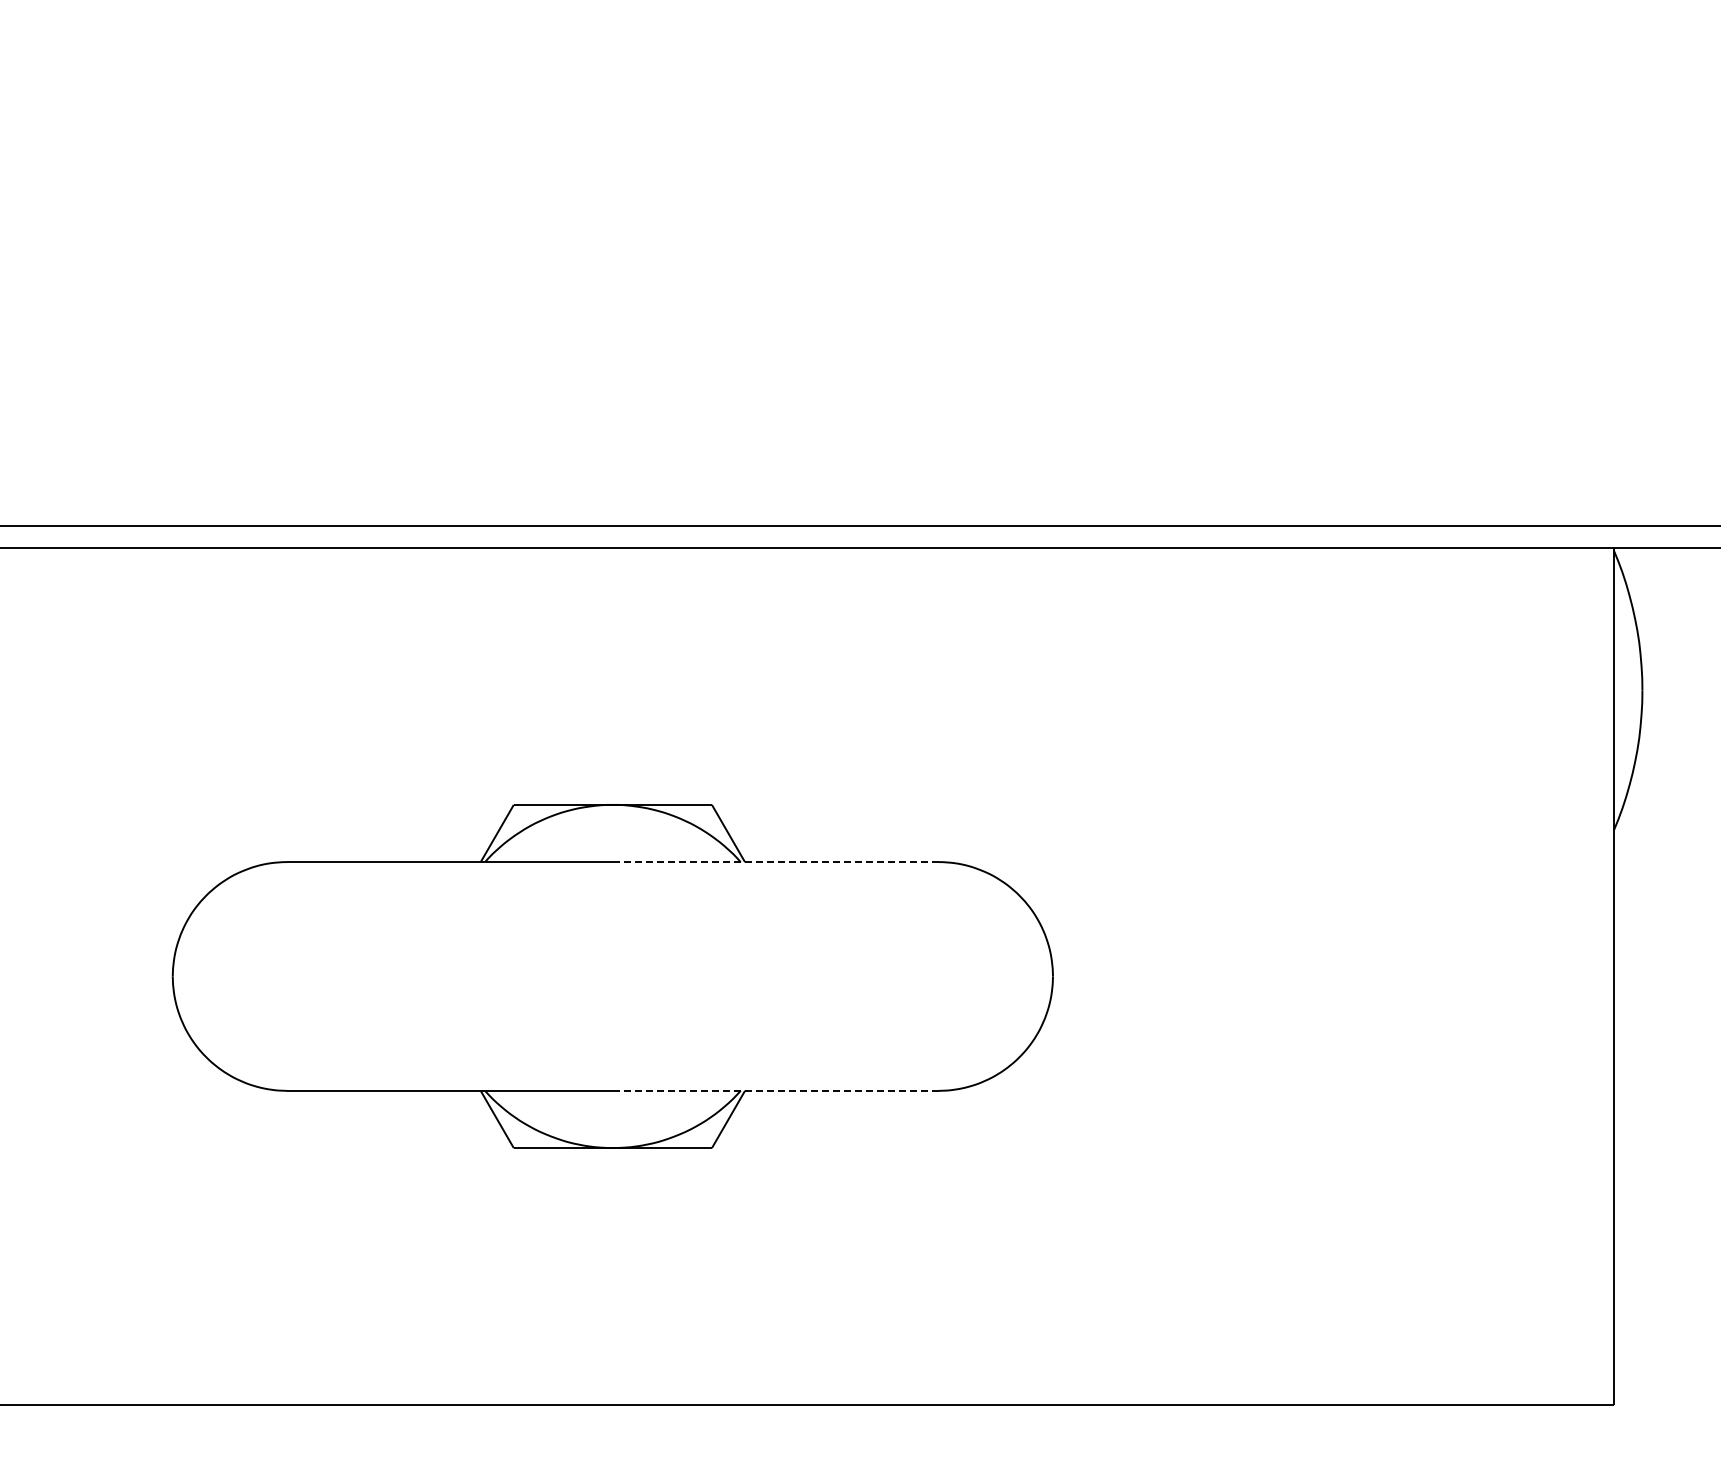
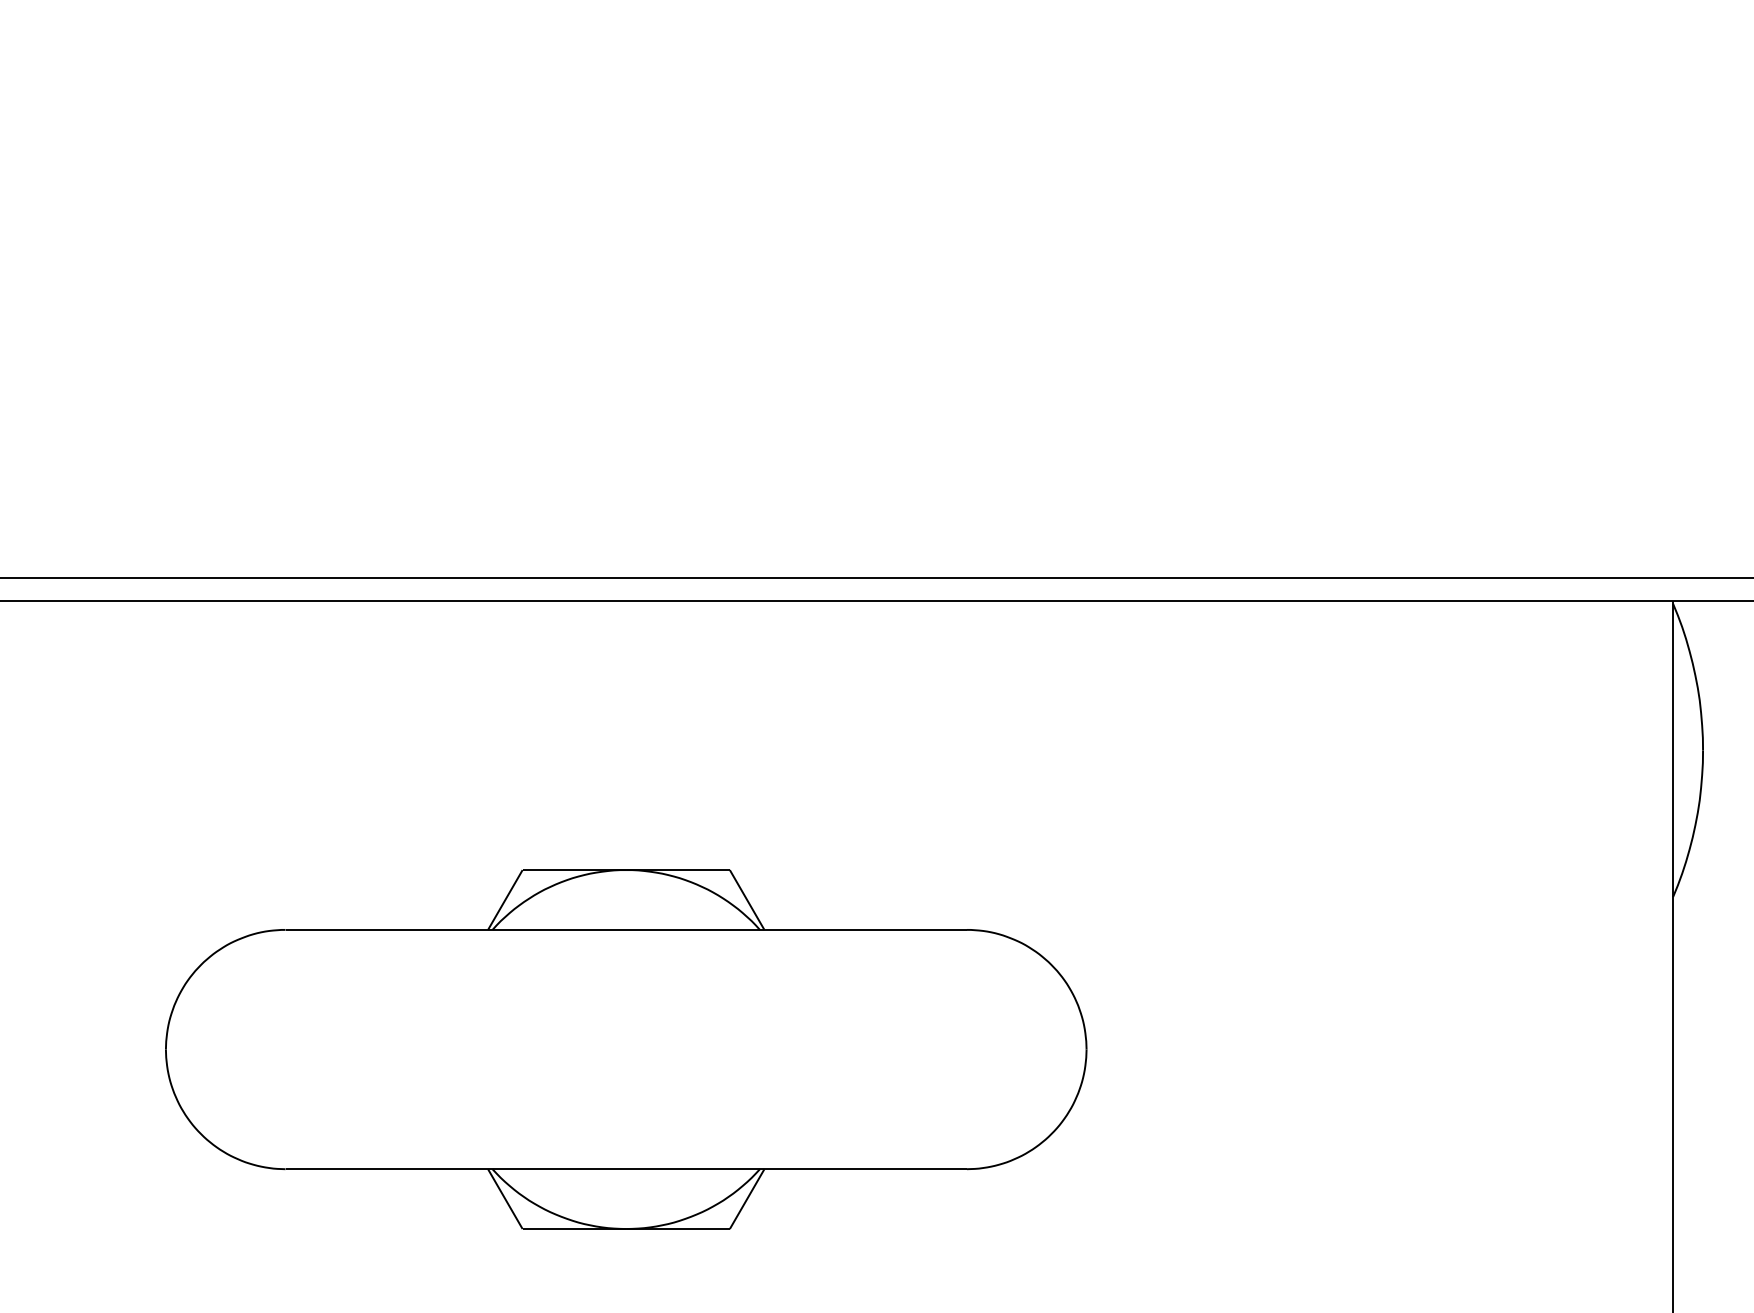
line: (775, 862) -> (796, 930), dashed -> solid
line: (775, 1090) -> (796, 1168), dashed -> solid

